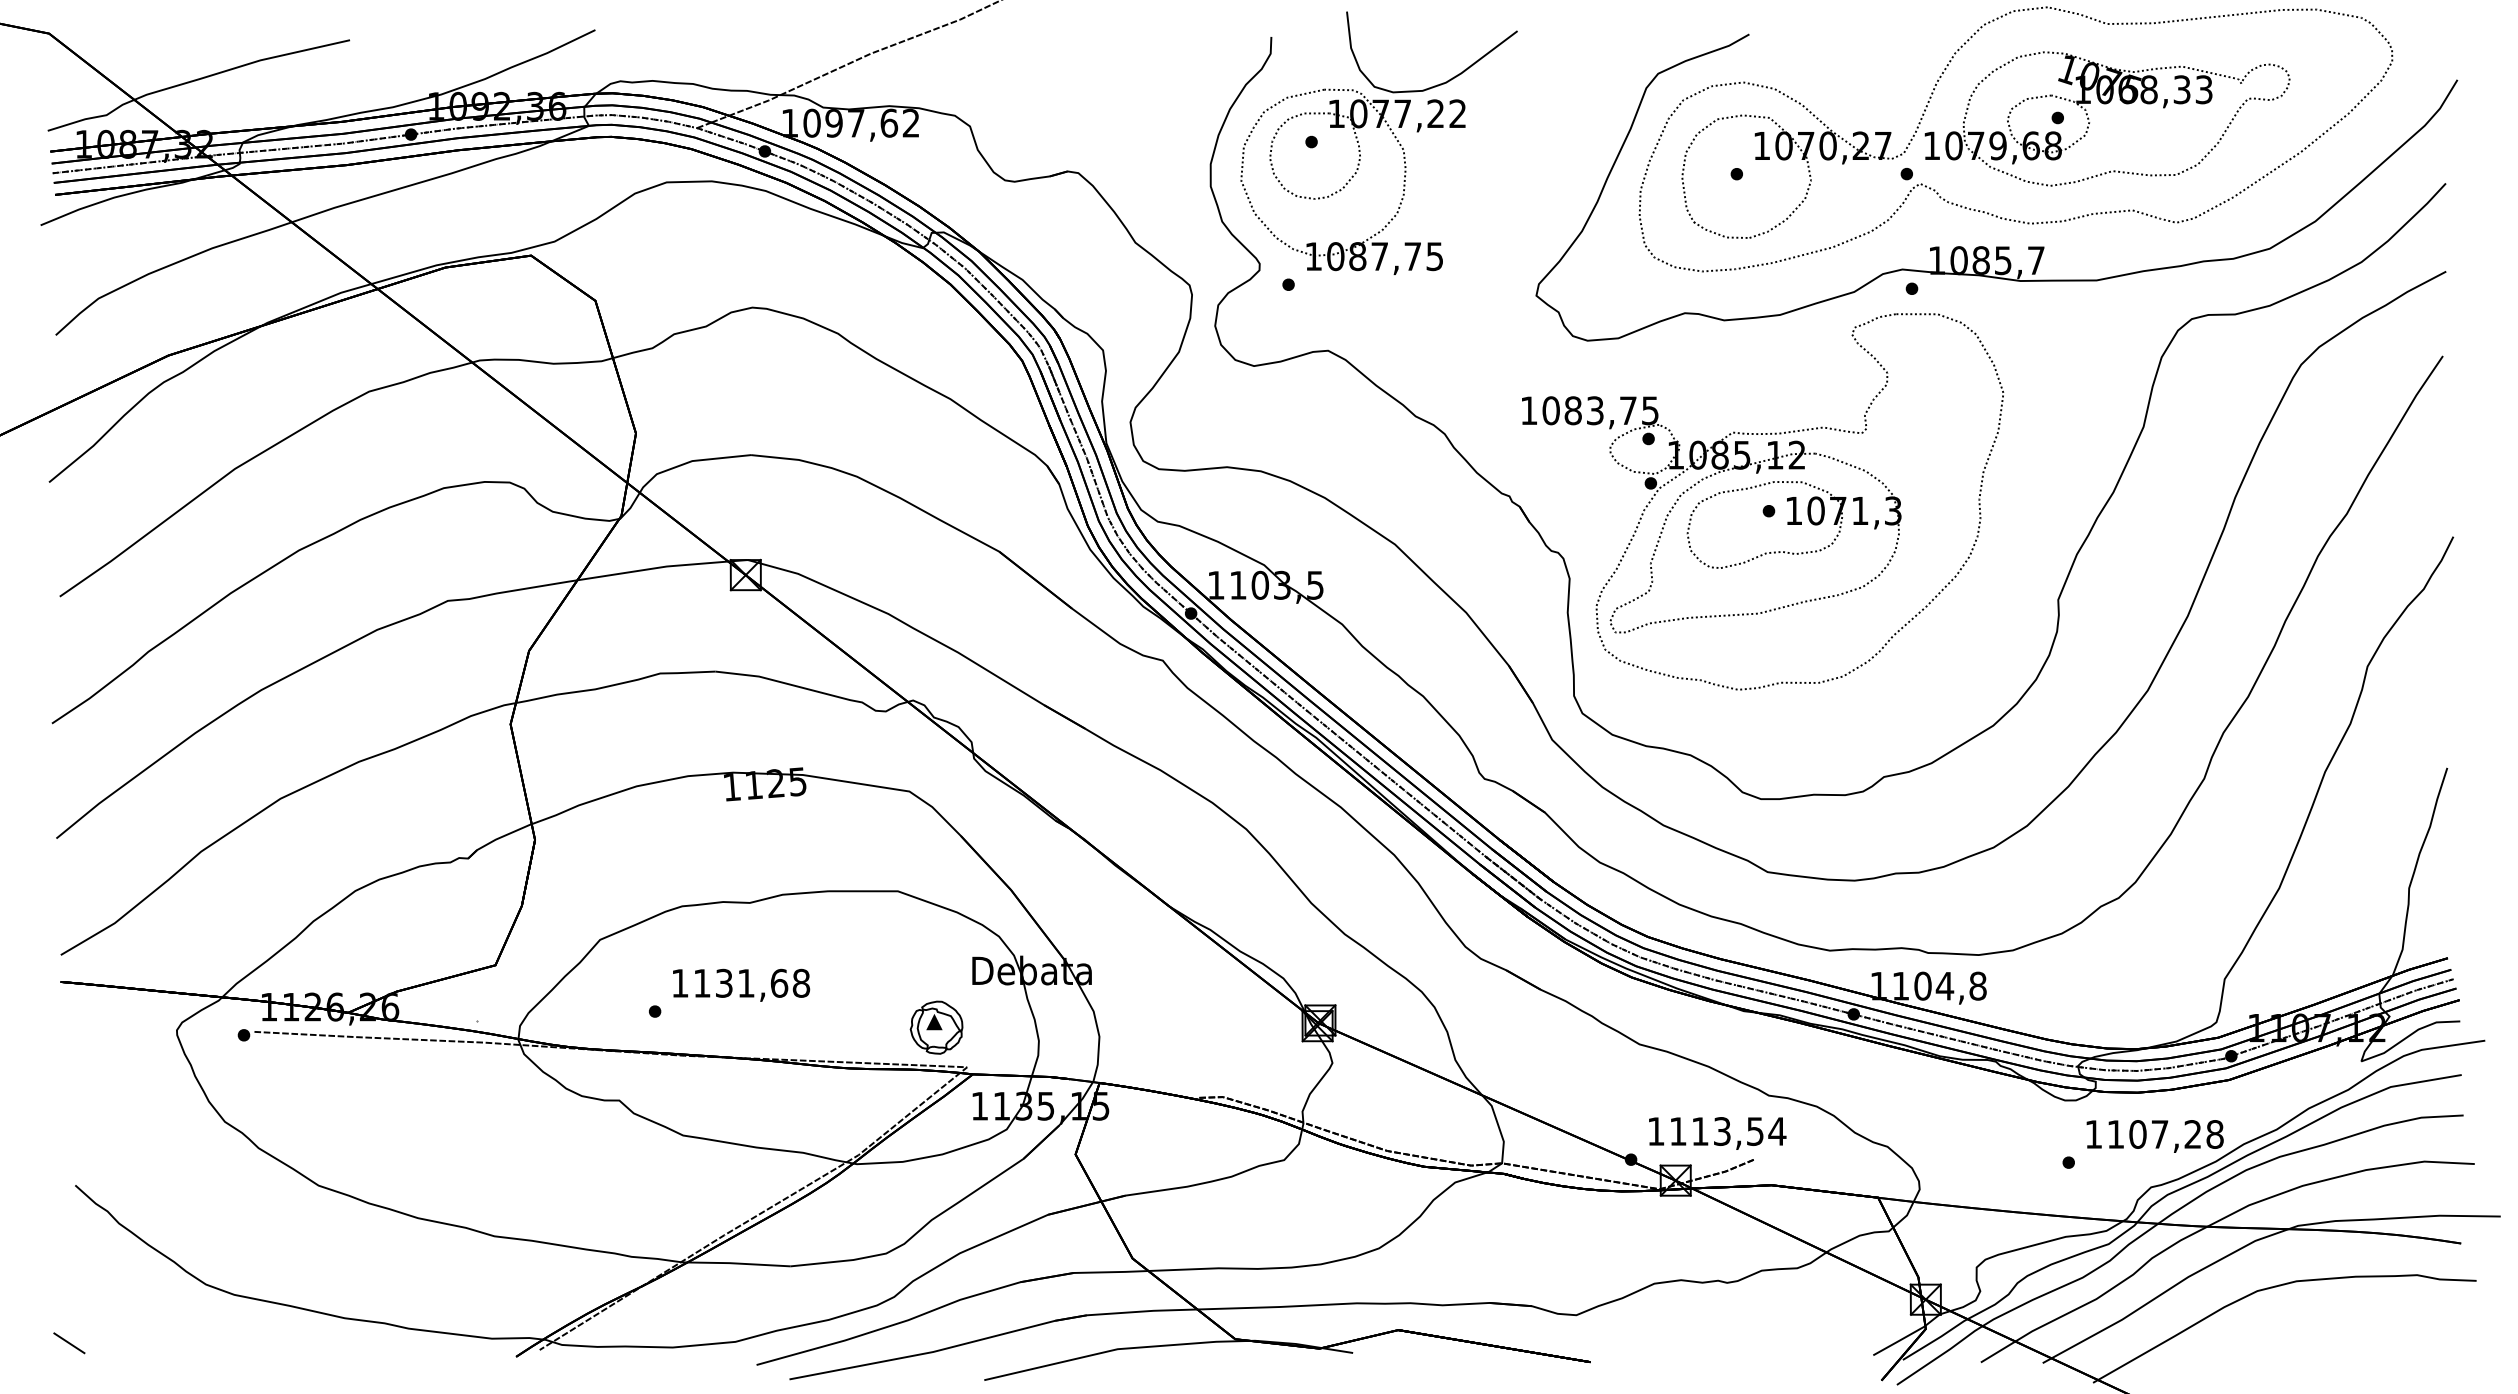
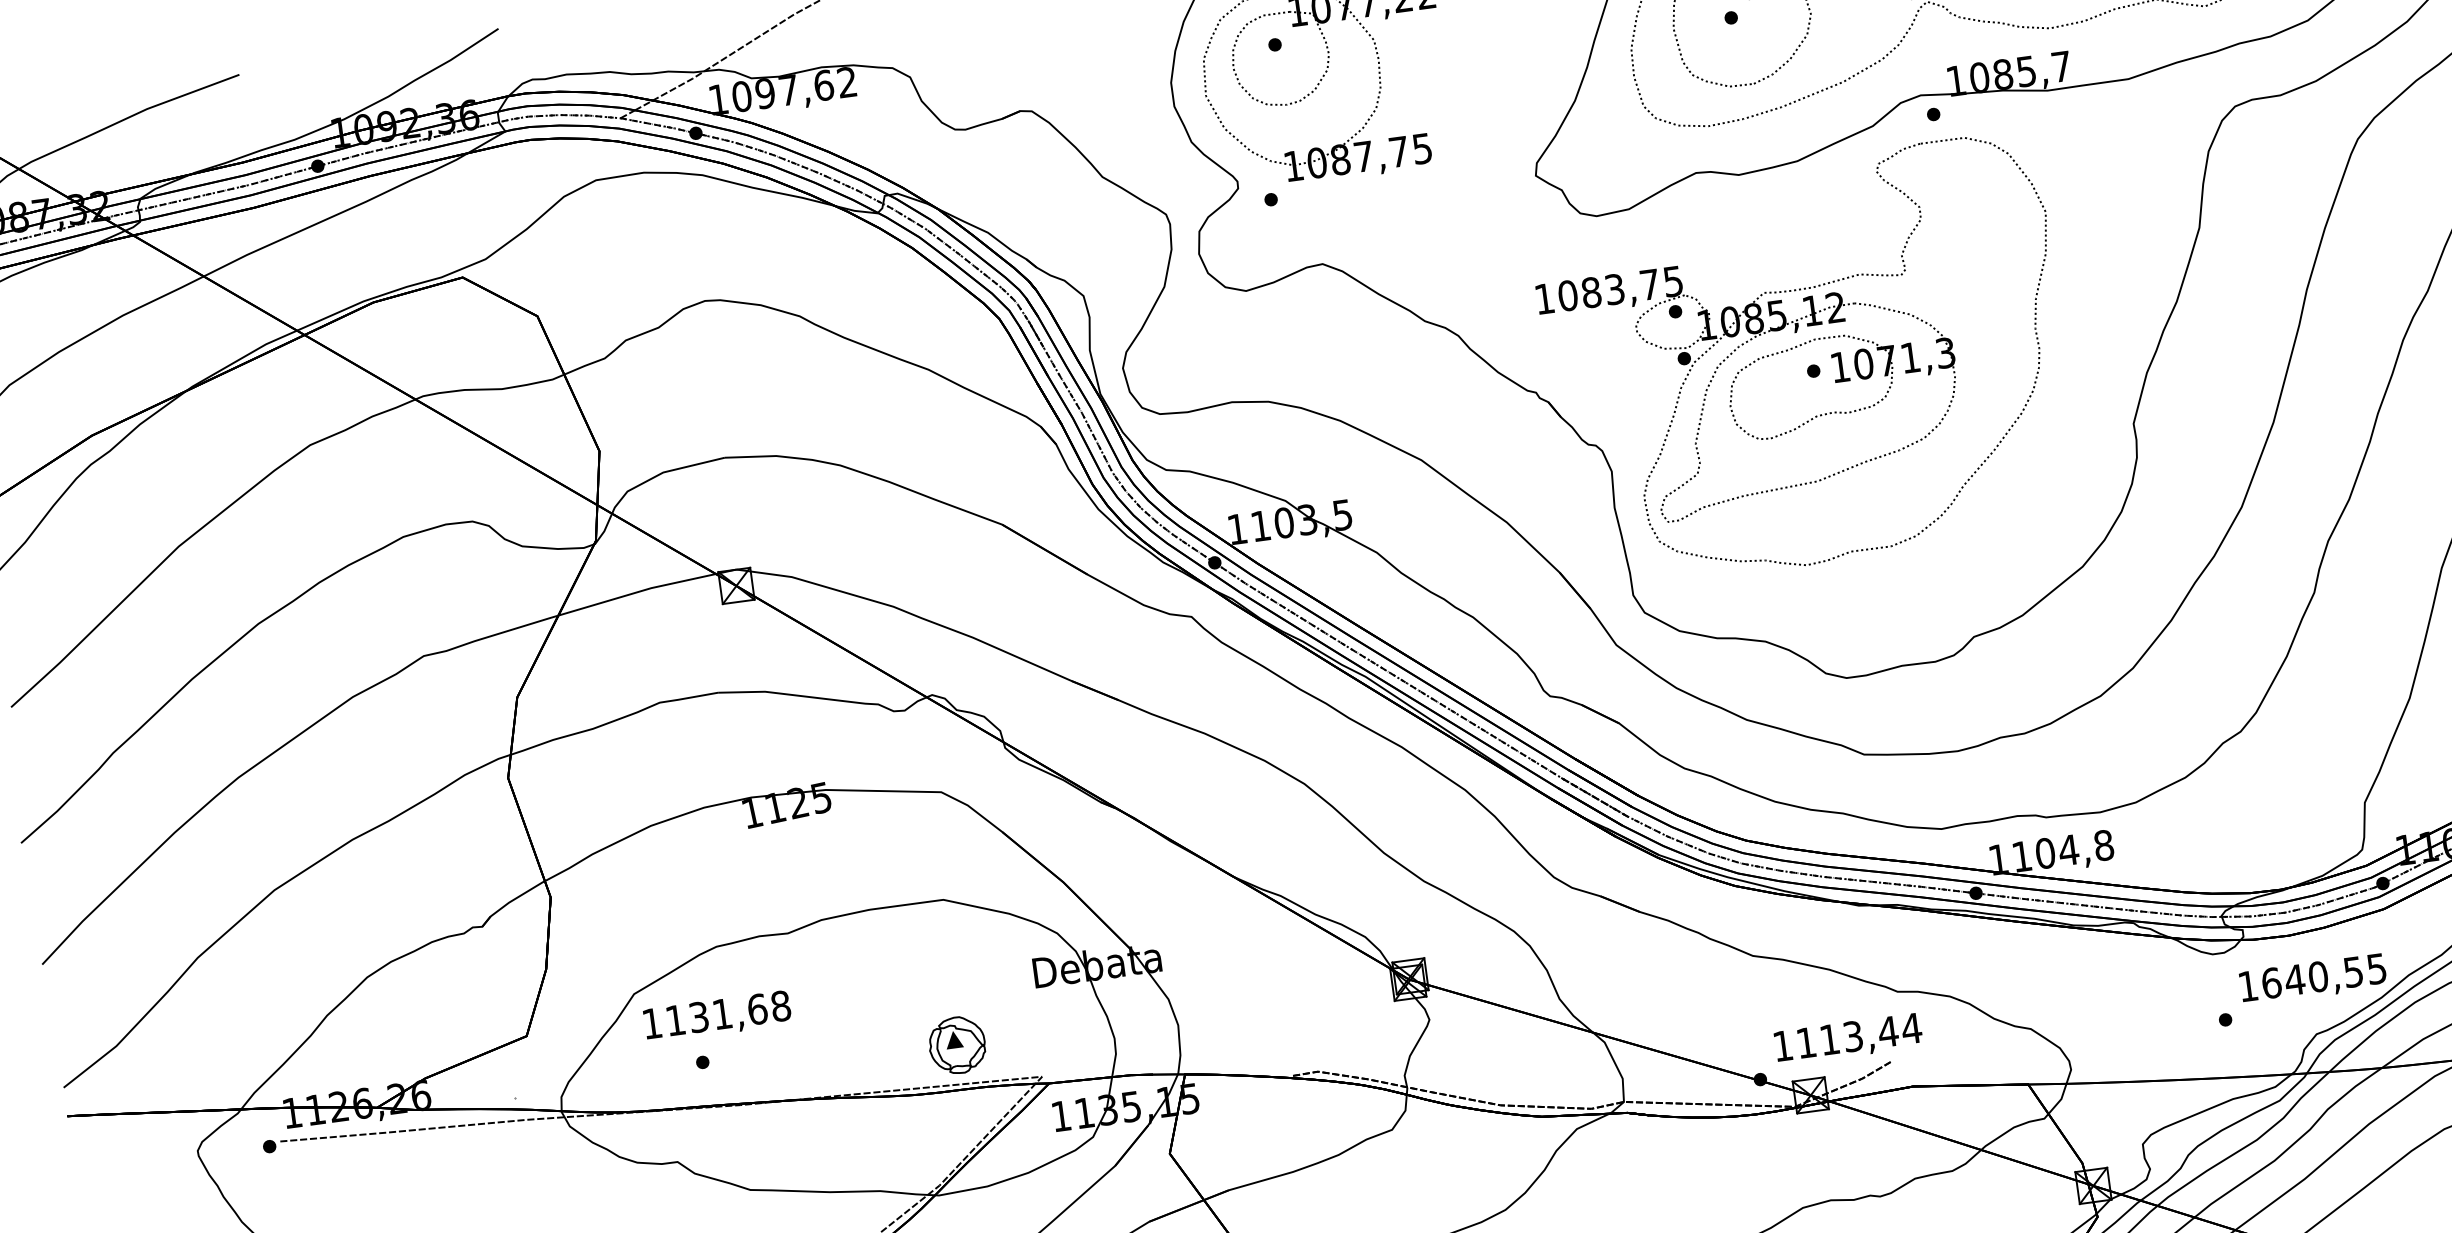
text: (741, 984) -> (717, 1016), moved
part: (936, 1027) -> (957, 1045), moved
text: (1755, 1131) -> (1888, 1031), 1113,54 -> 1113,44
text: (2165, 1134) -> (2324, 976), 1107,28 -> 1640,55

